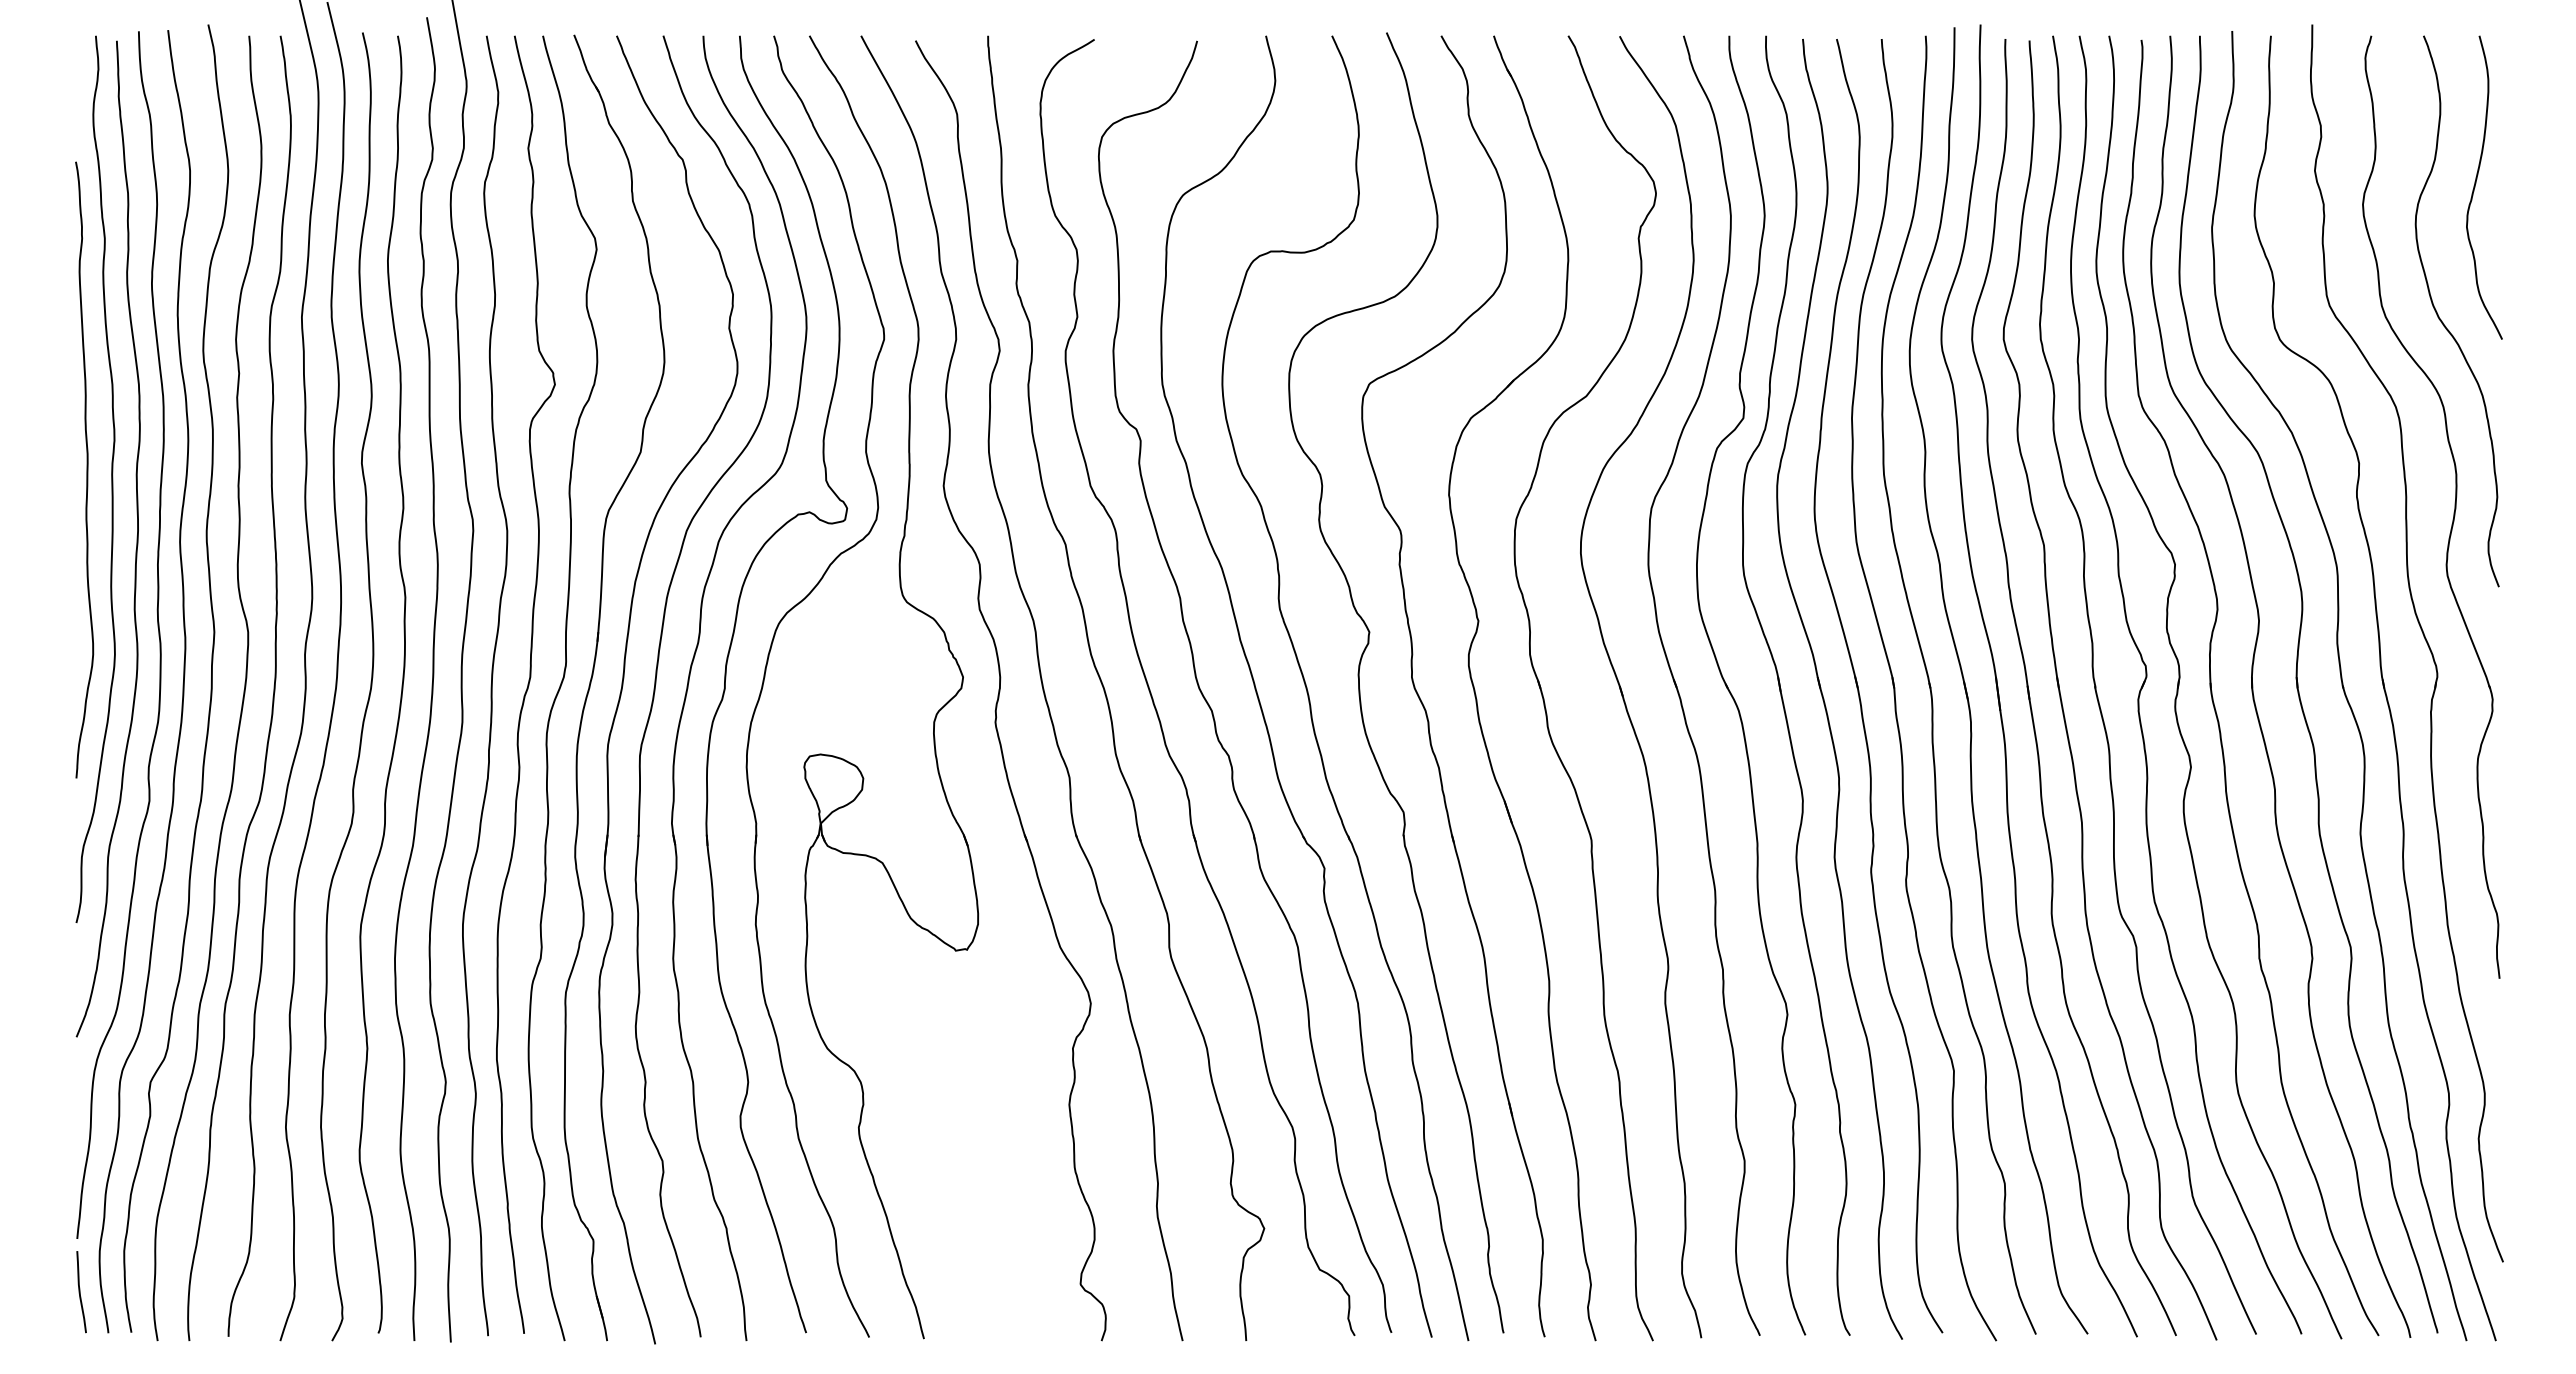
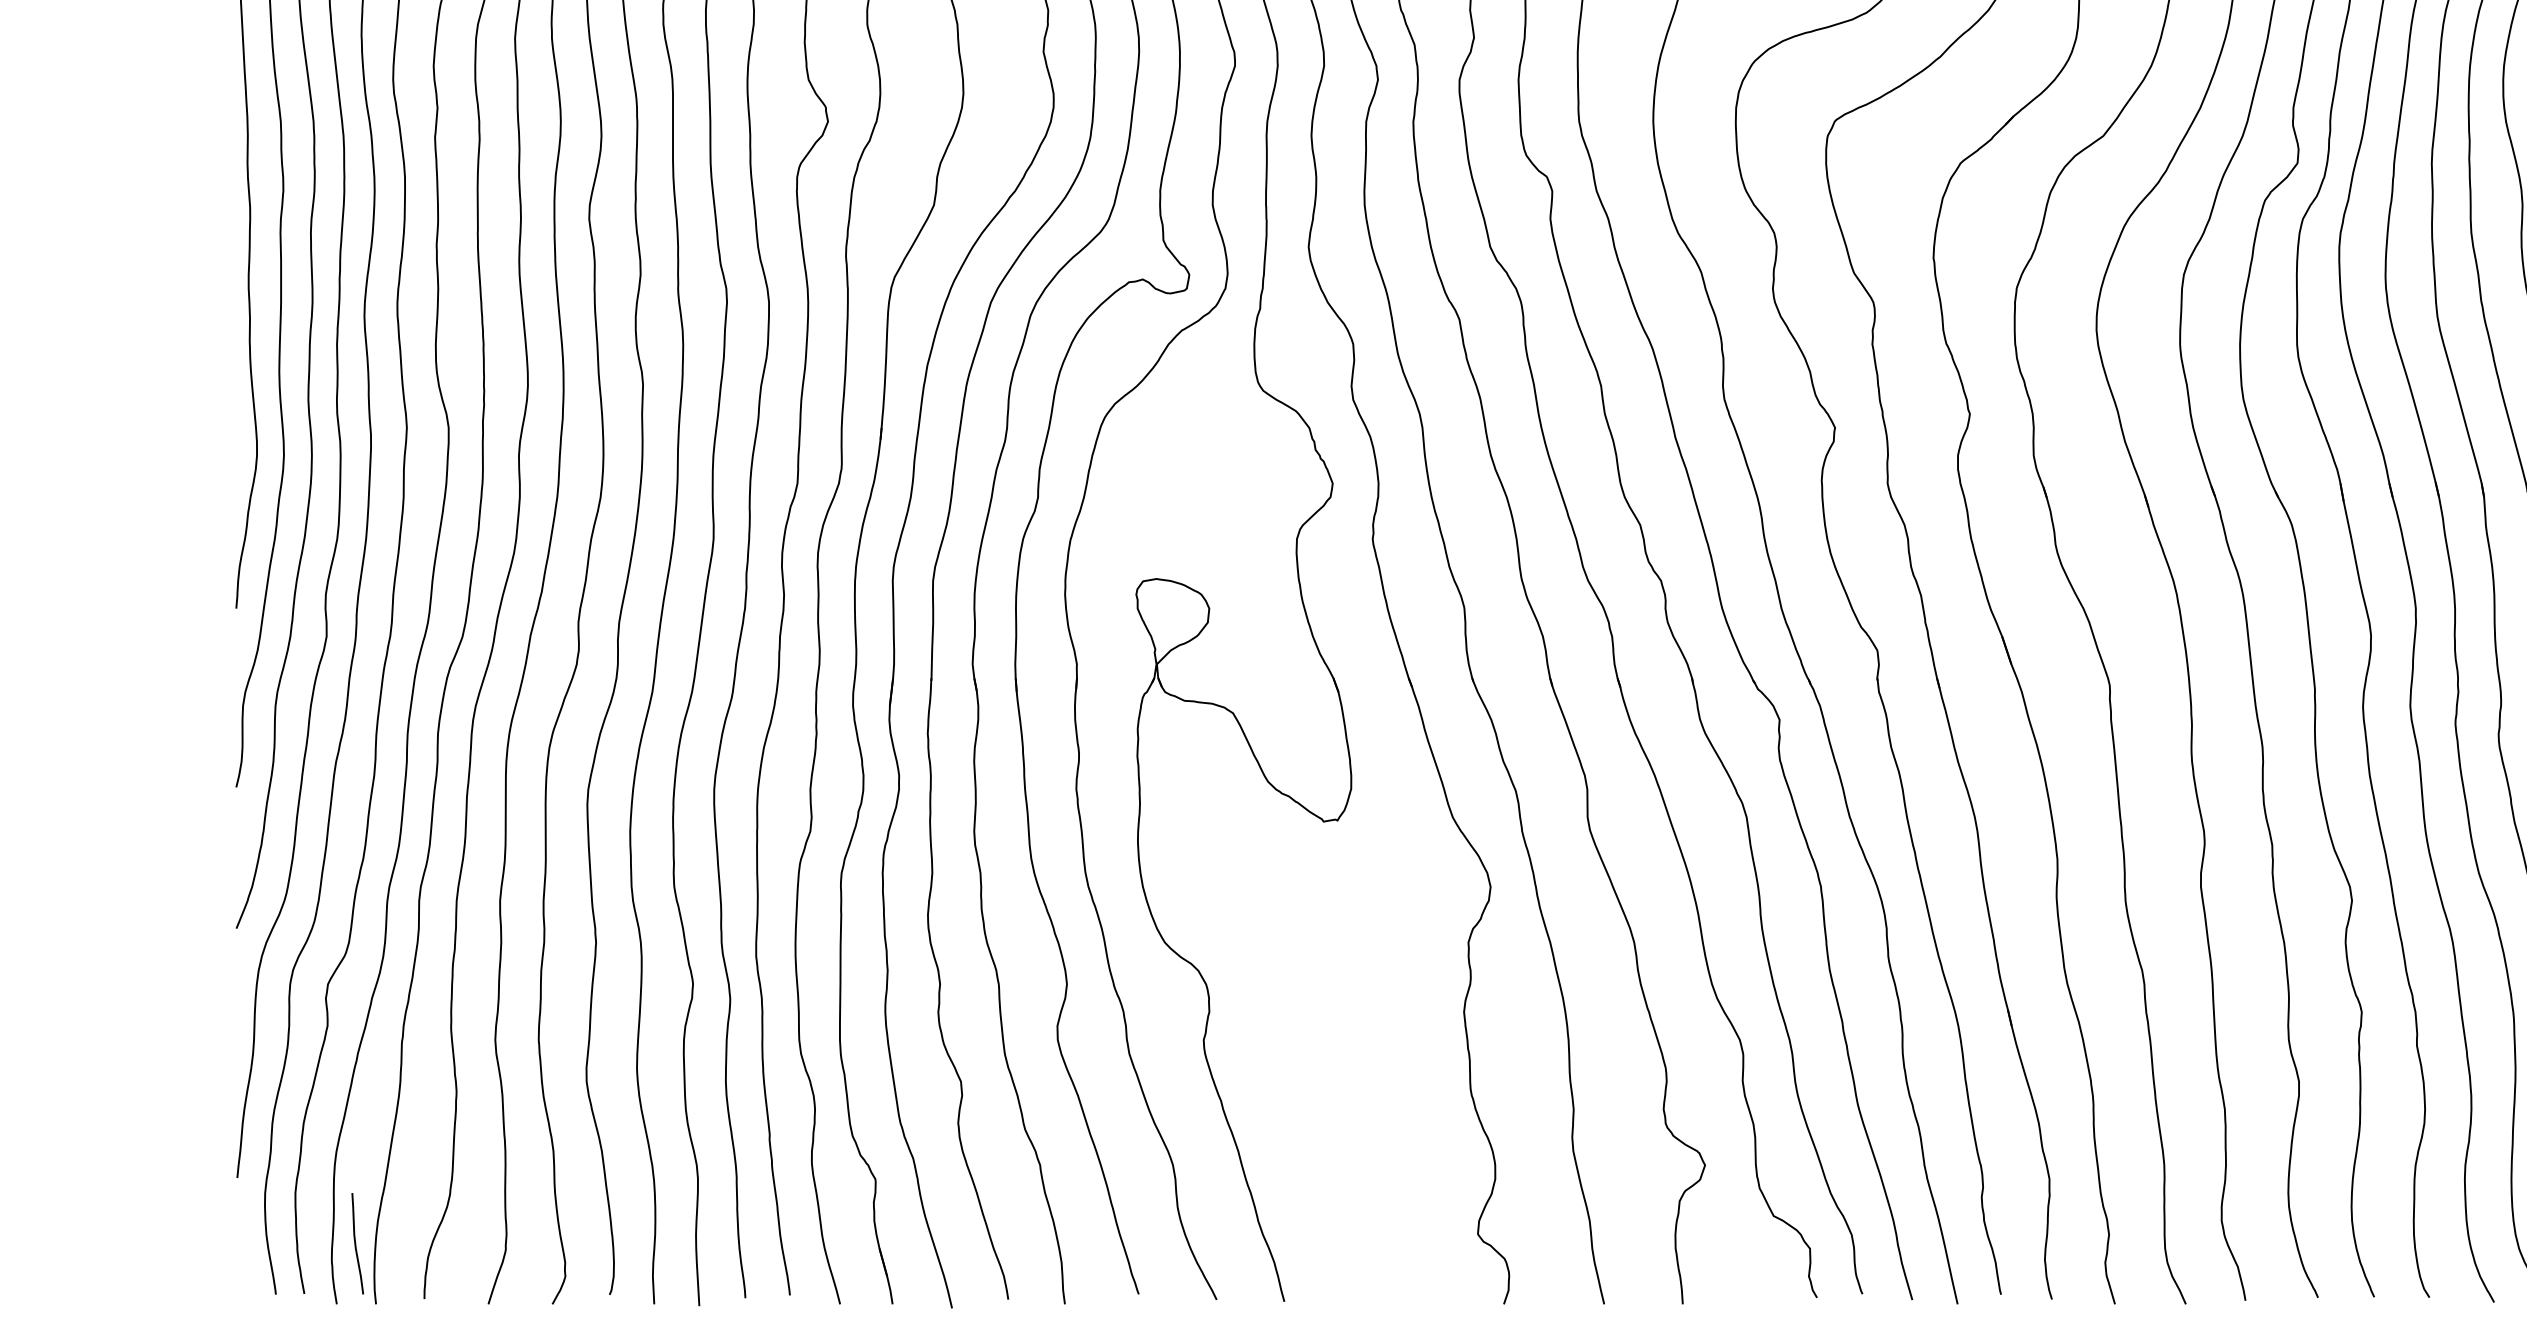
curve: (80, 1292) -> (356, 1244), moved

